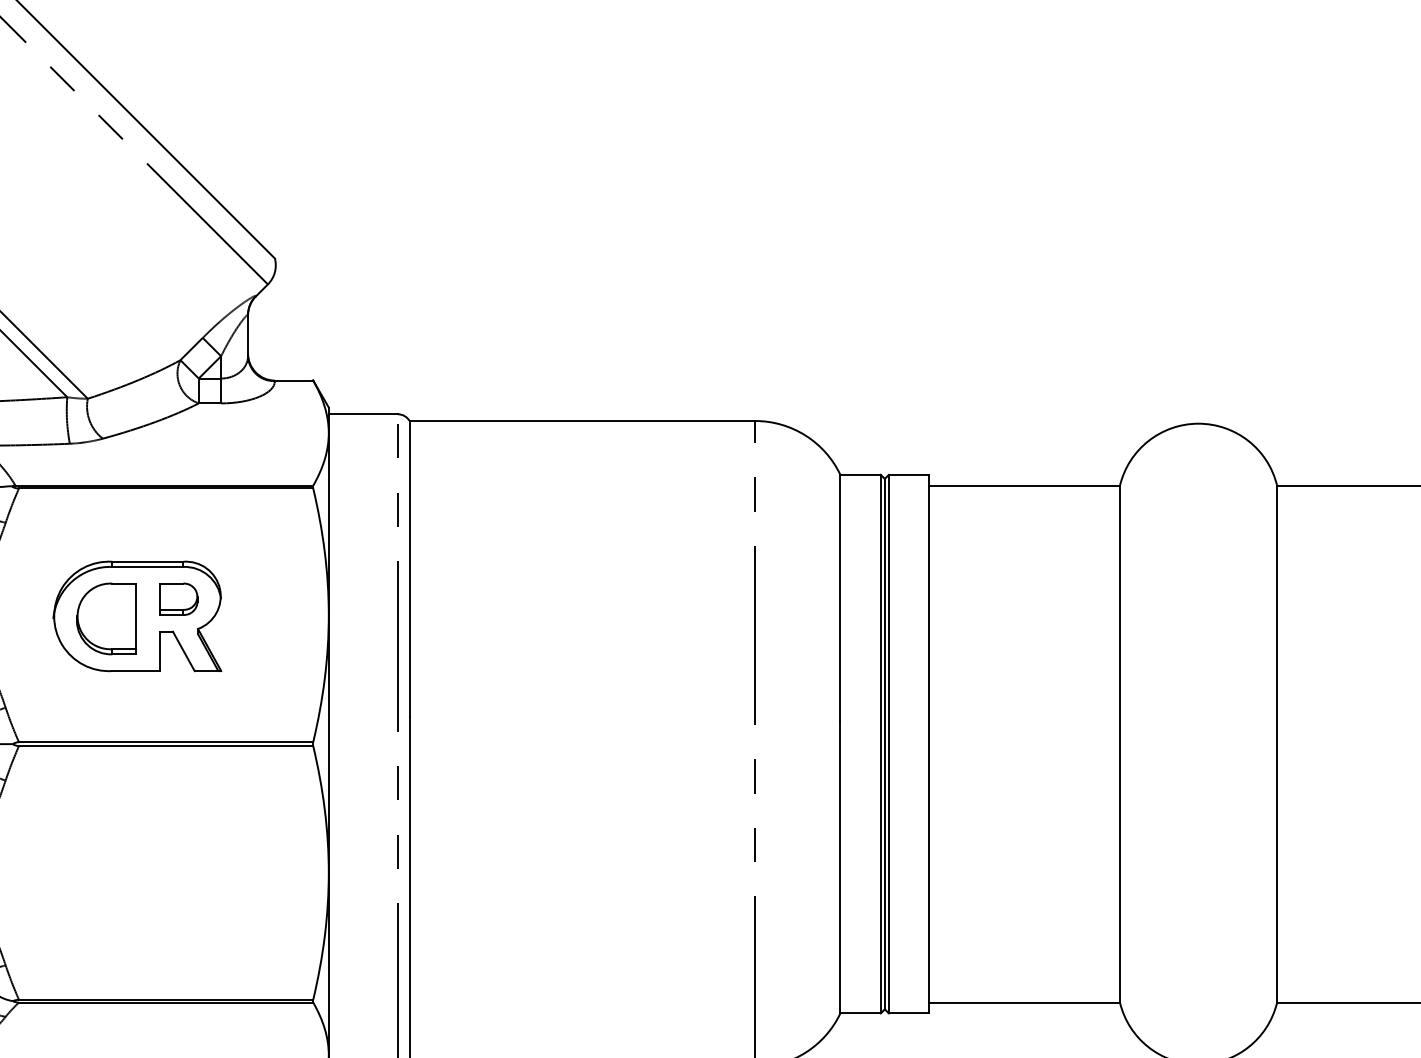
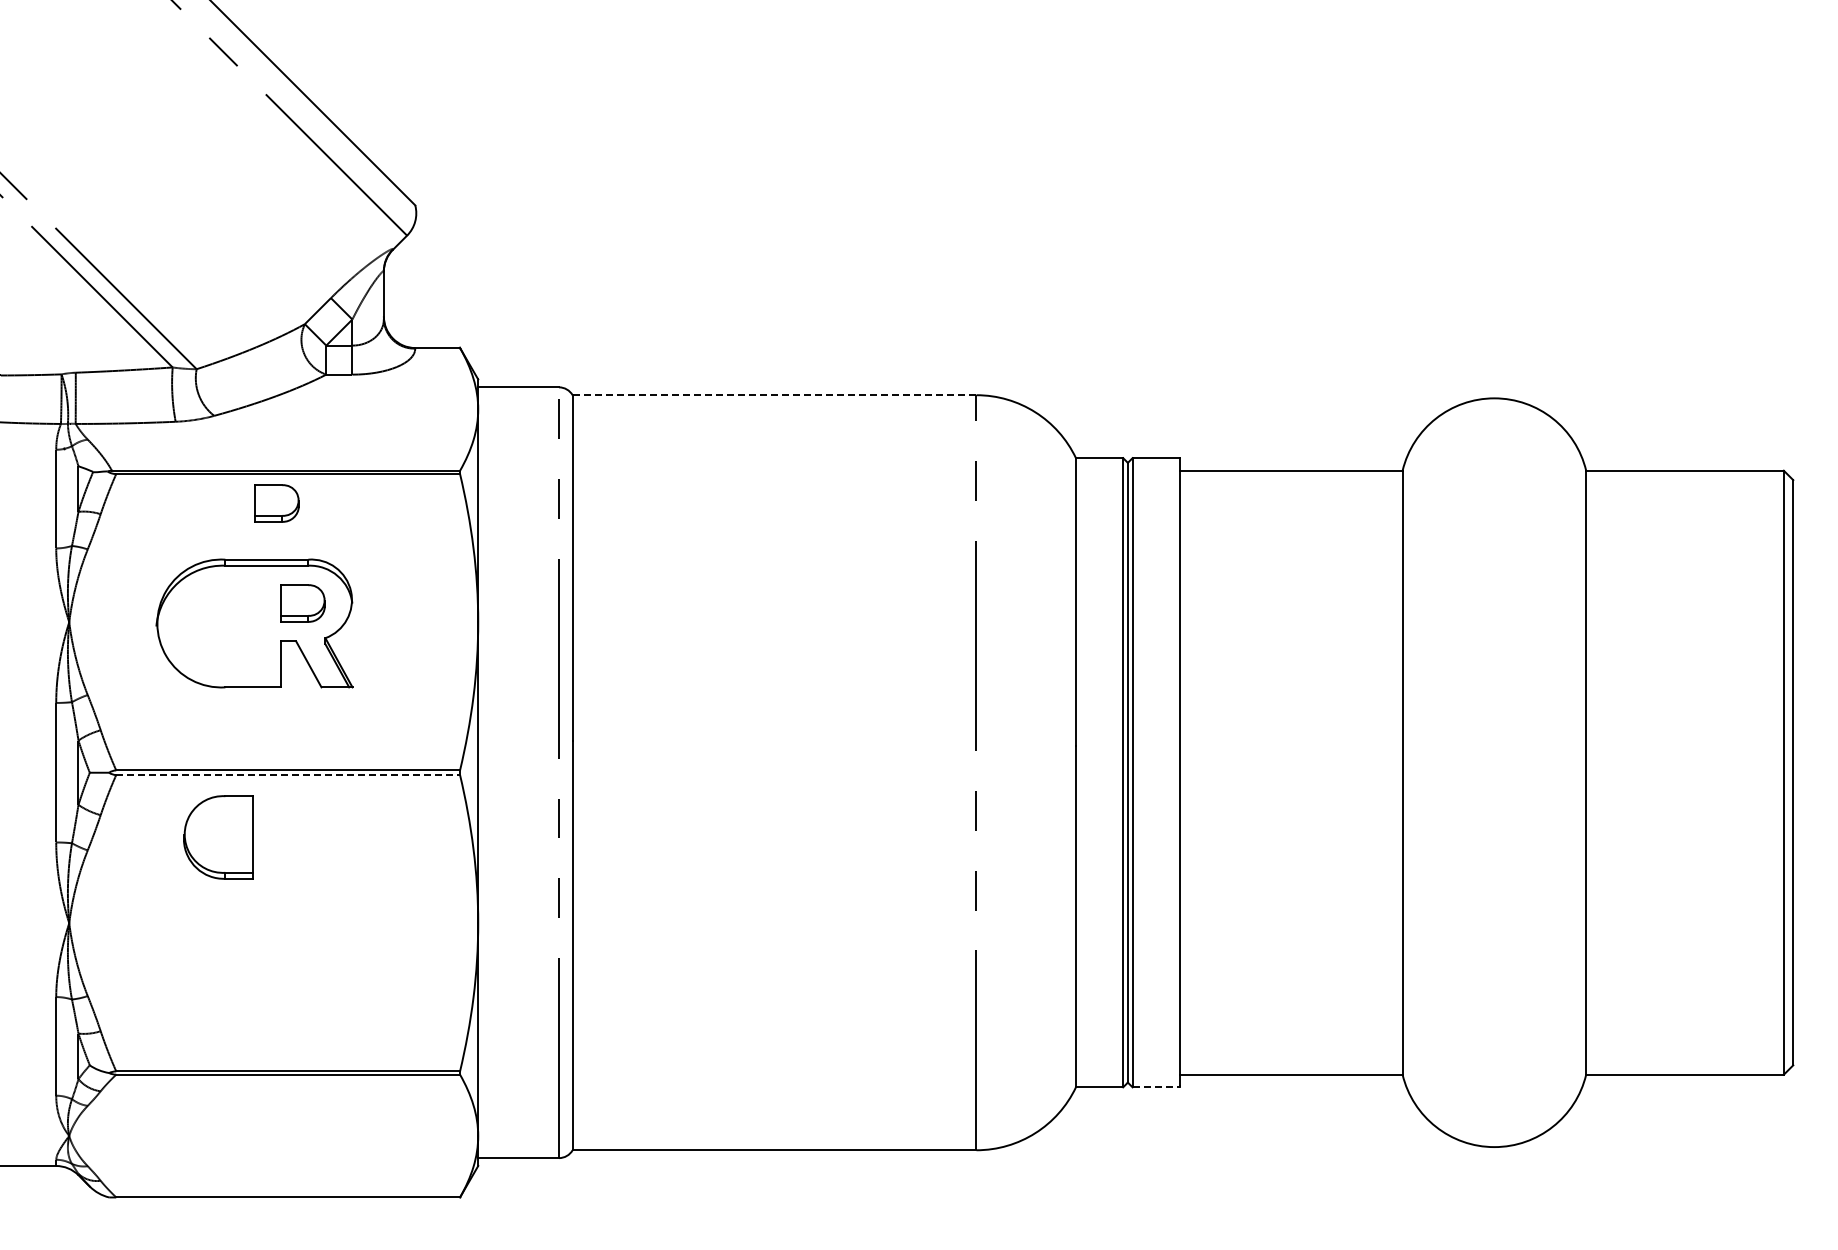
line: (582, 421) -> (774, 395), solid -> dashed
part: (156, 513) -> (276, 503), added
part: (106, 618) -> (218, 837), moved
line: (166, 746) -> (288, 775), solid -> dashed
line: (909, 1013) -> (1156, 1087), solid -> dashed

